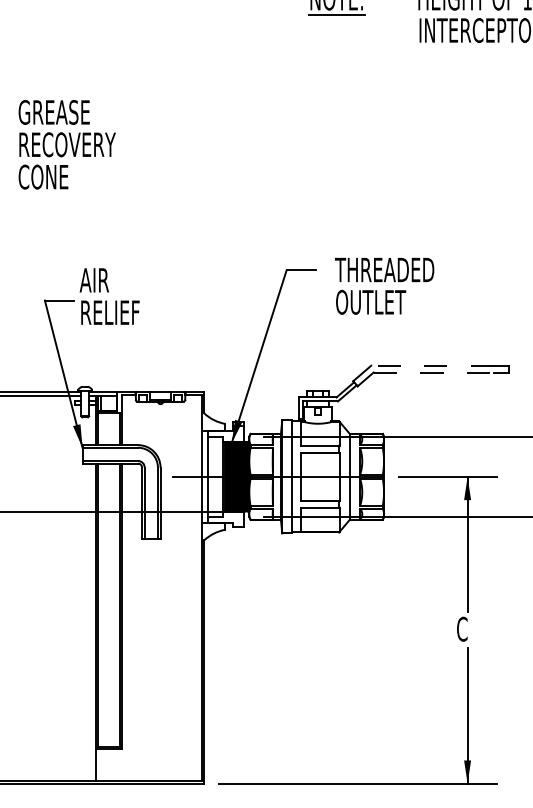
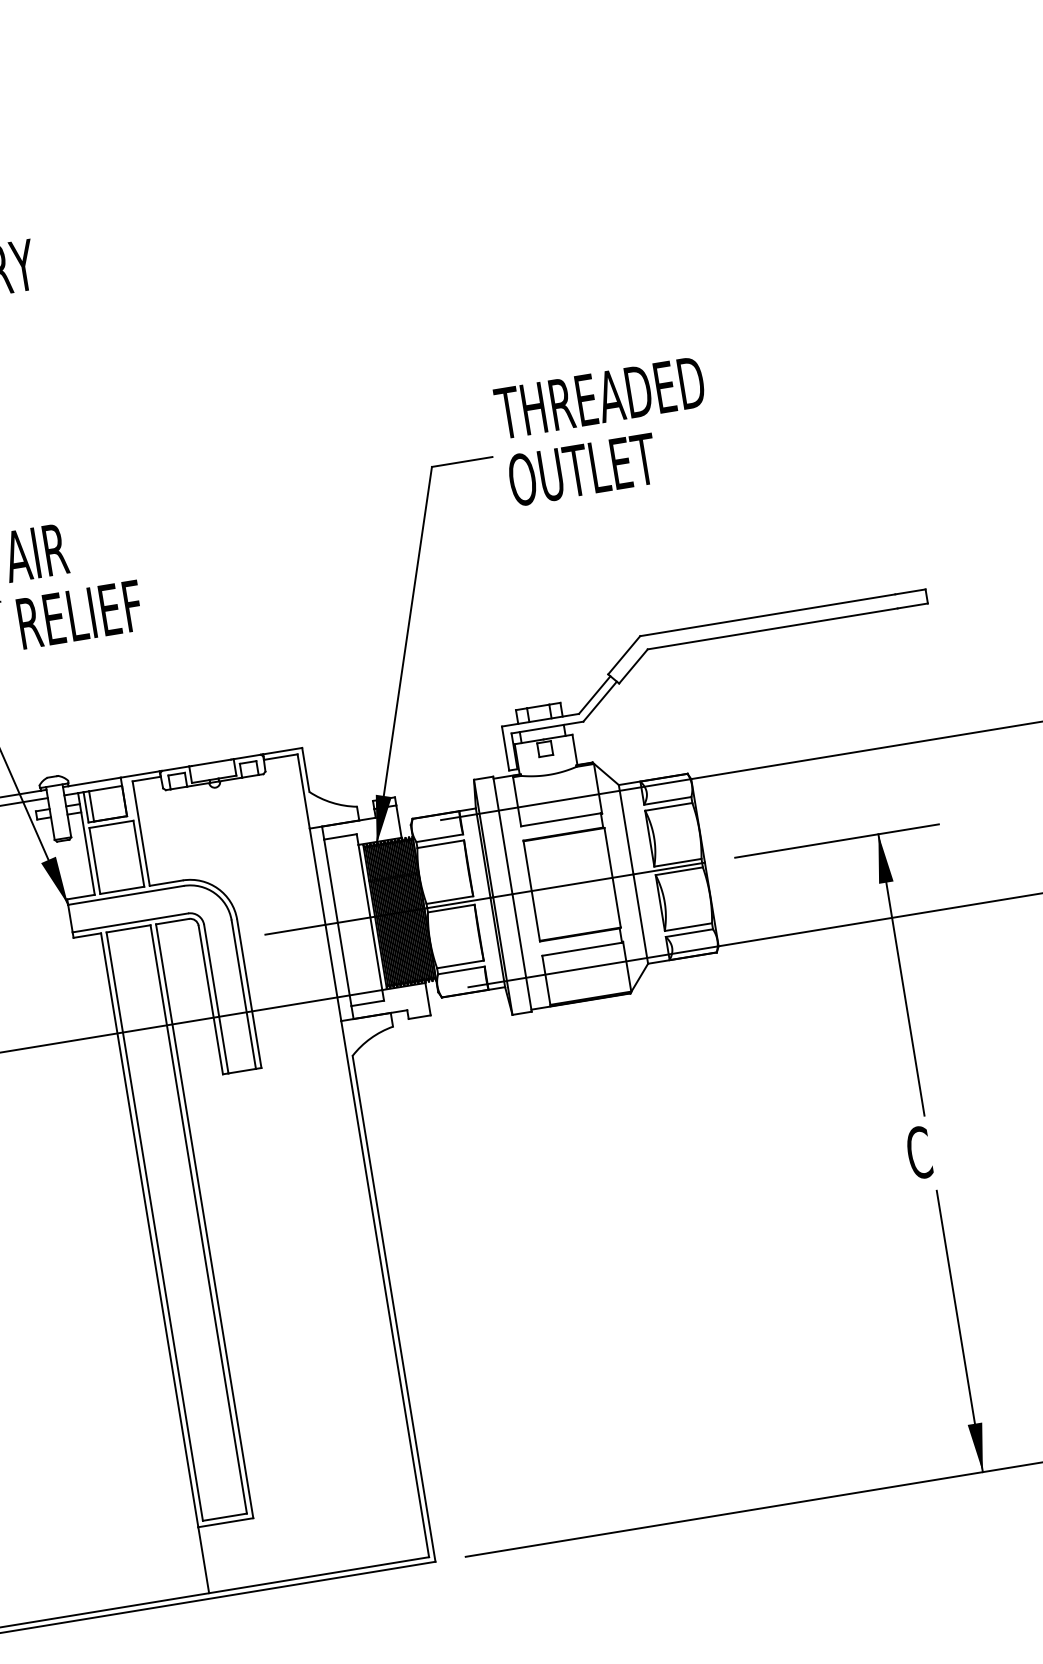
text: (384, 285) -> (604, 430), moved
line: (432, 365) -> (767, 614), dashed -> solid
line: (434, 372) -> (774, 628), dashed -> solid

